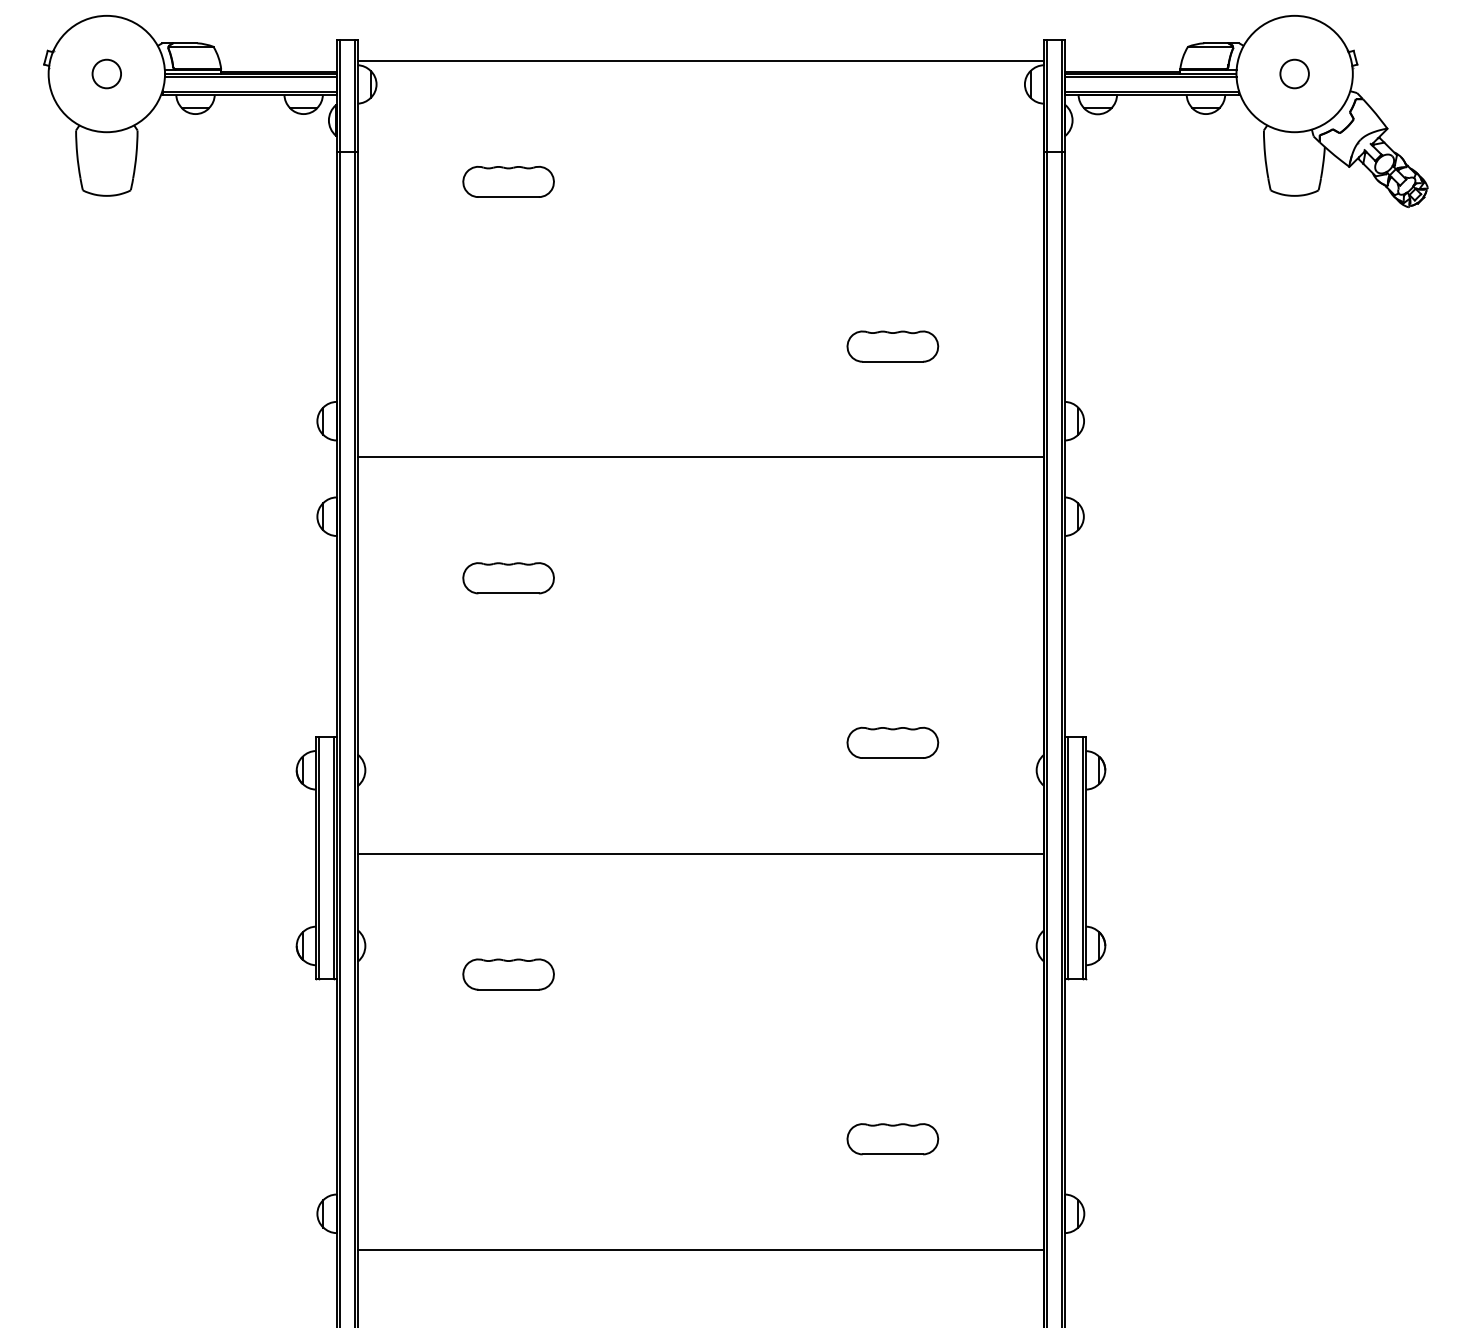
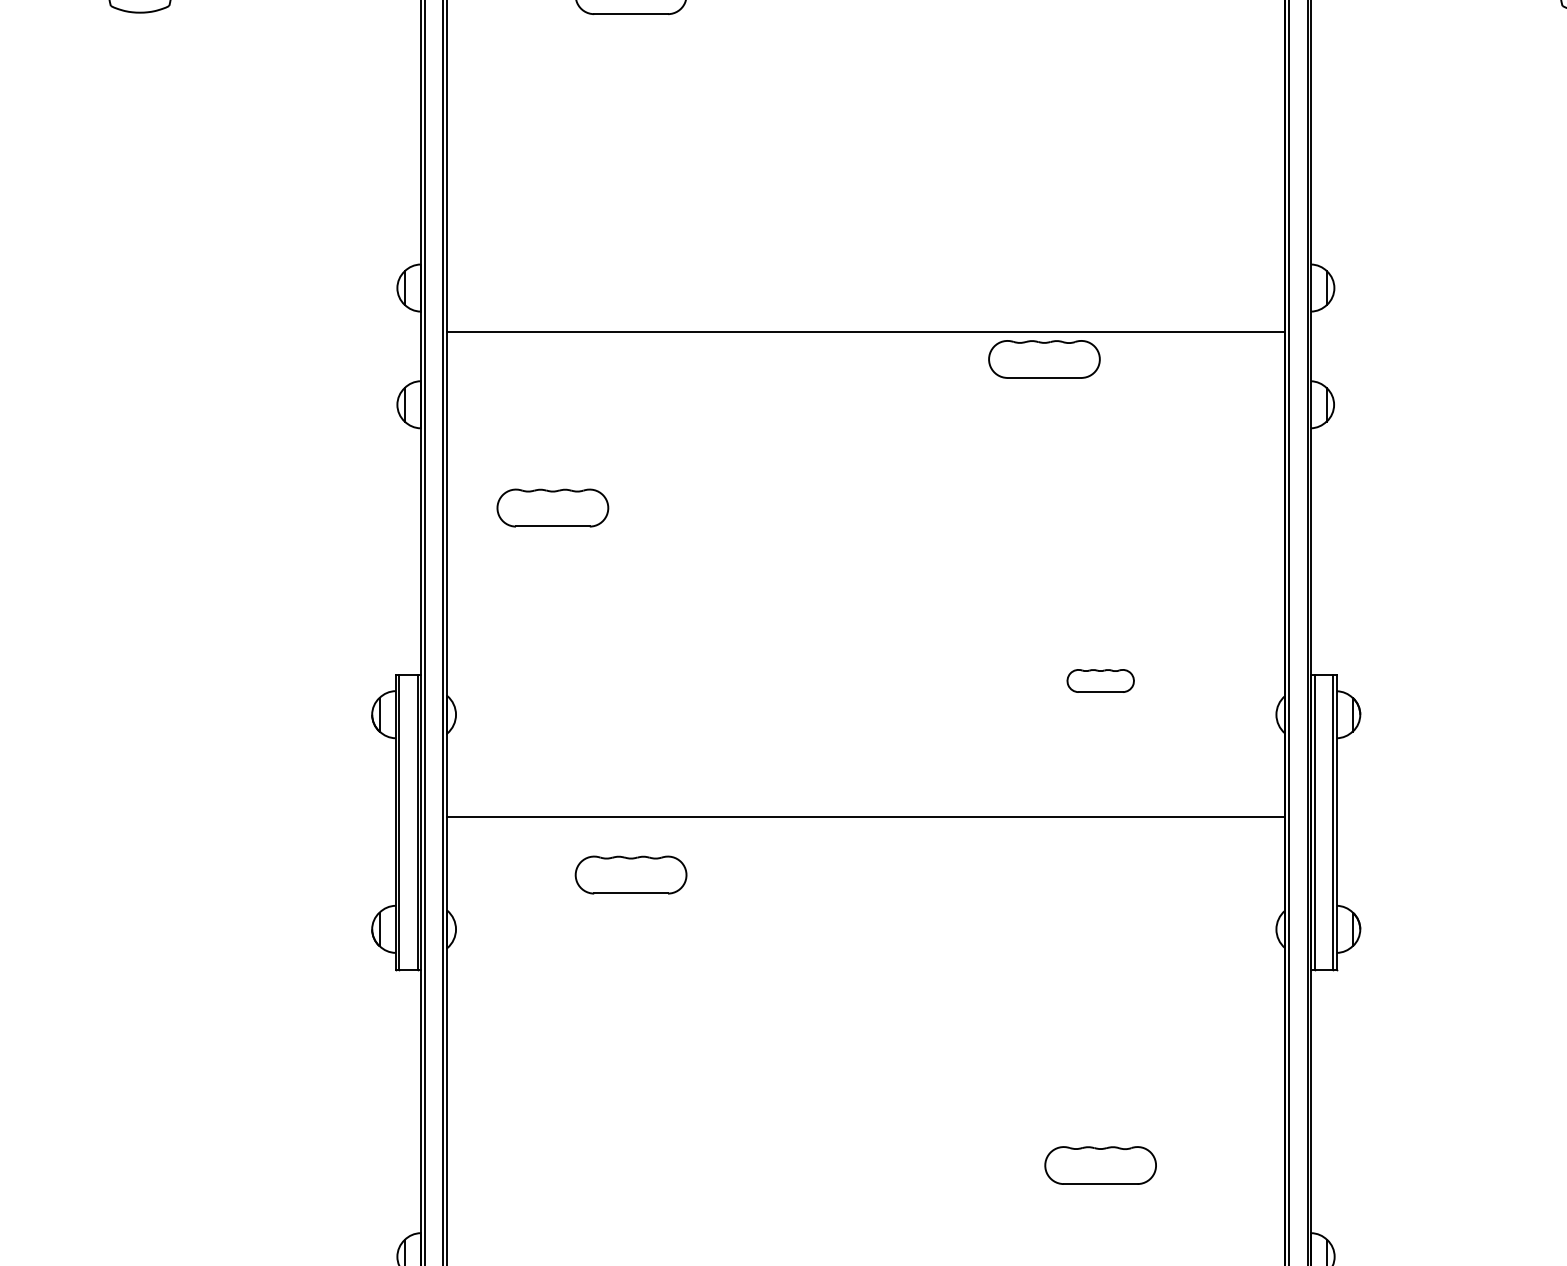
part: (892, 346) -> (1044, 359), moved
part: (508, 578) -> (552, 508), moved
part: (892, 742) -> (1100, 680), size x0.6
part: (508, 974) -> (630, 875), moved

